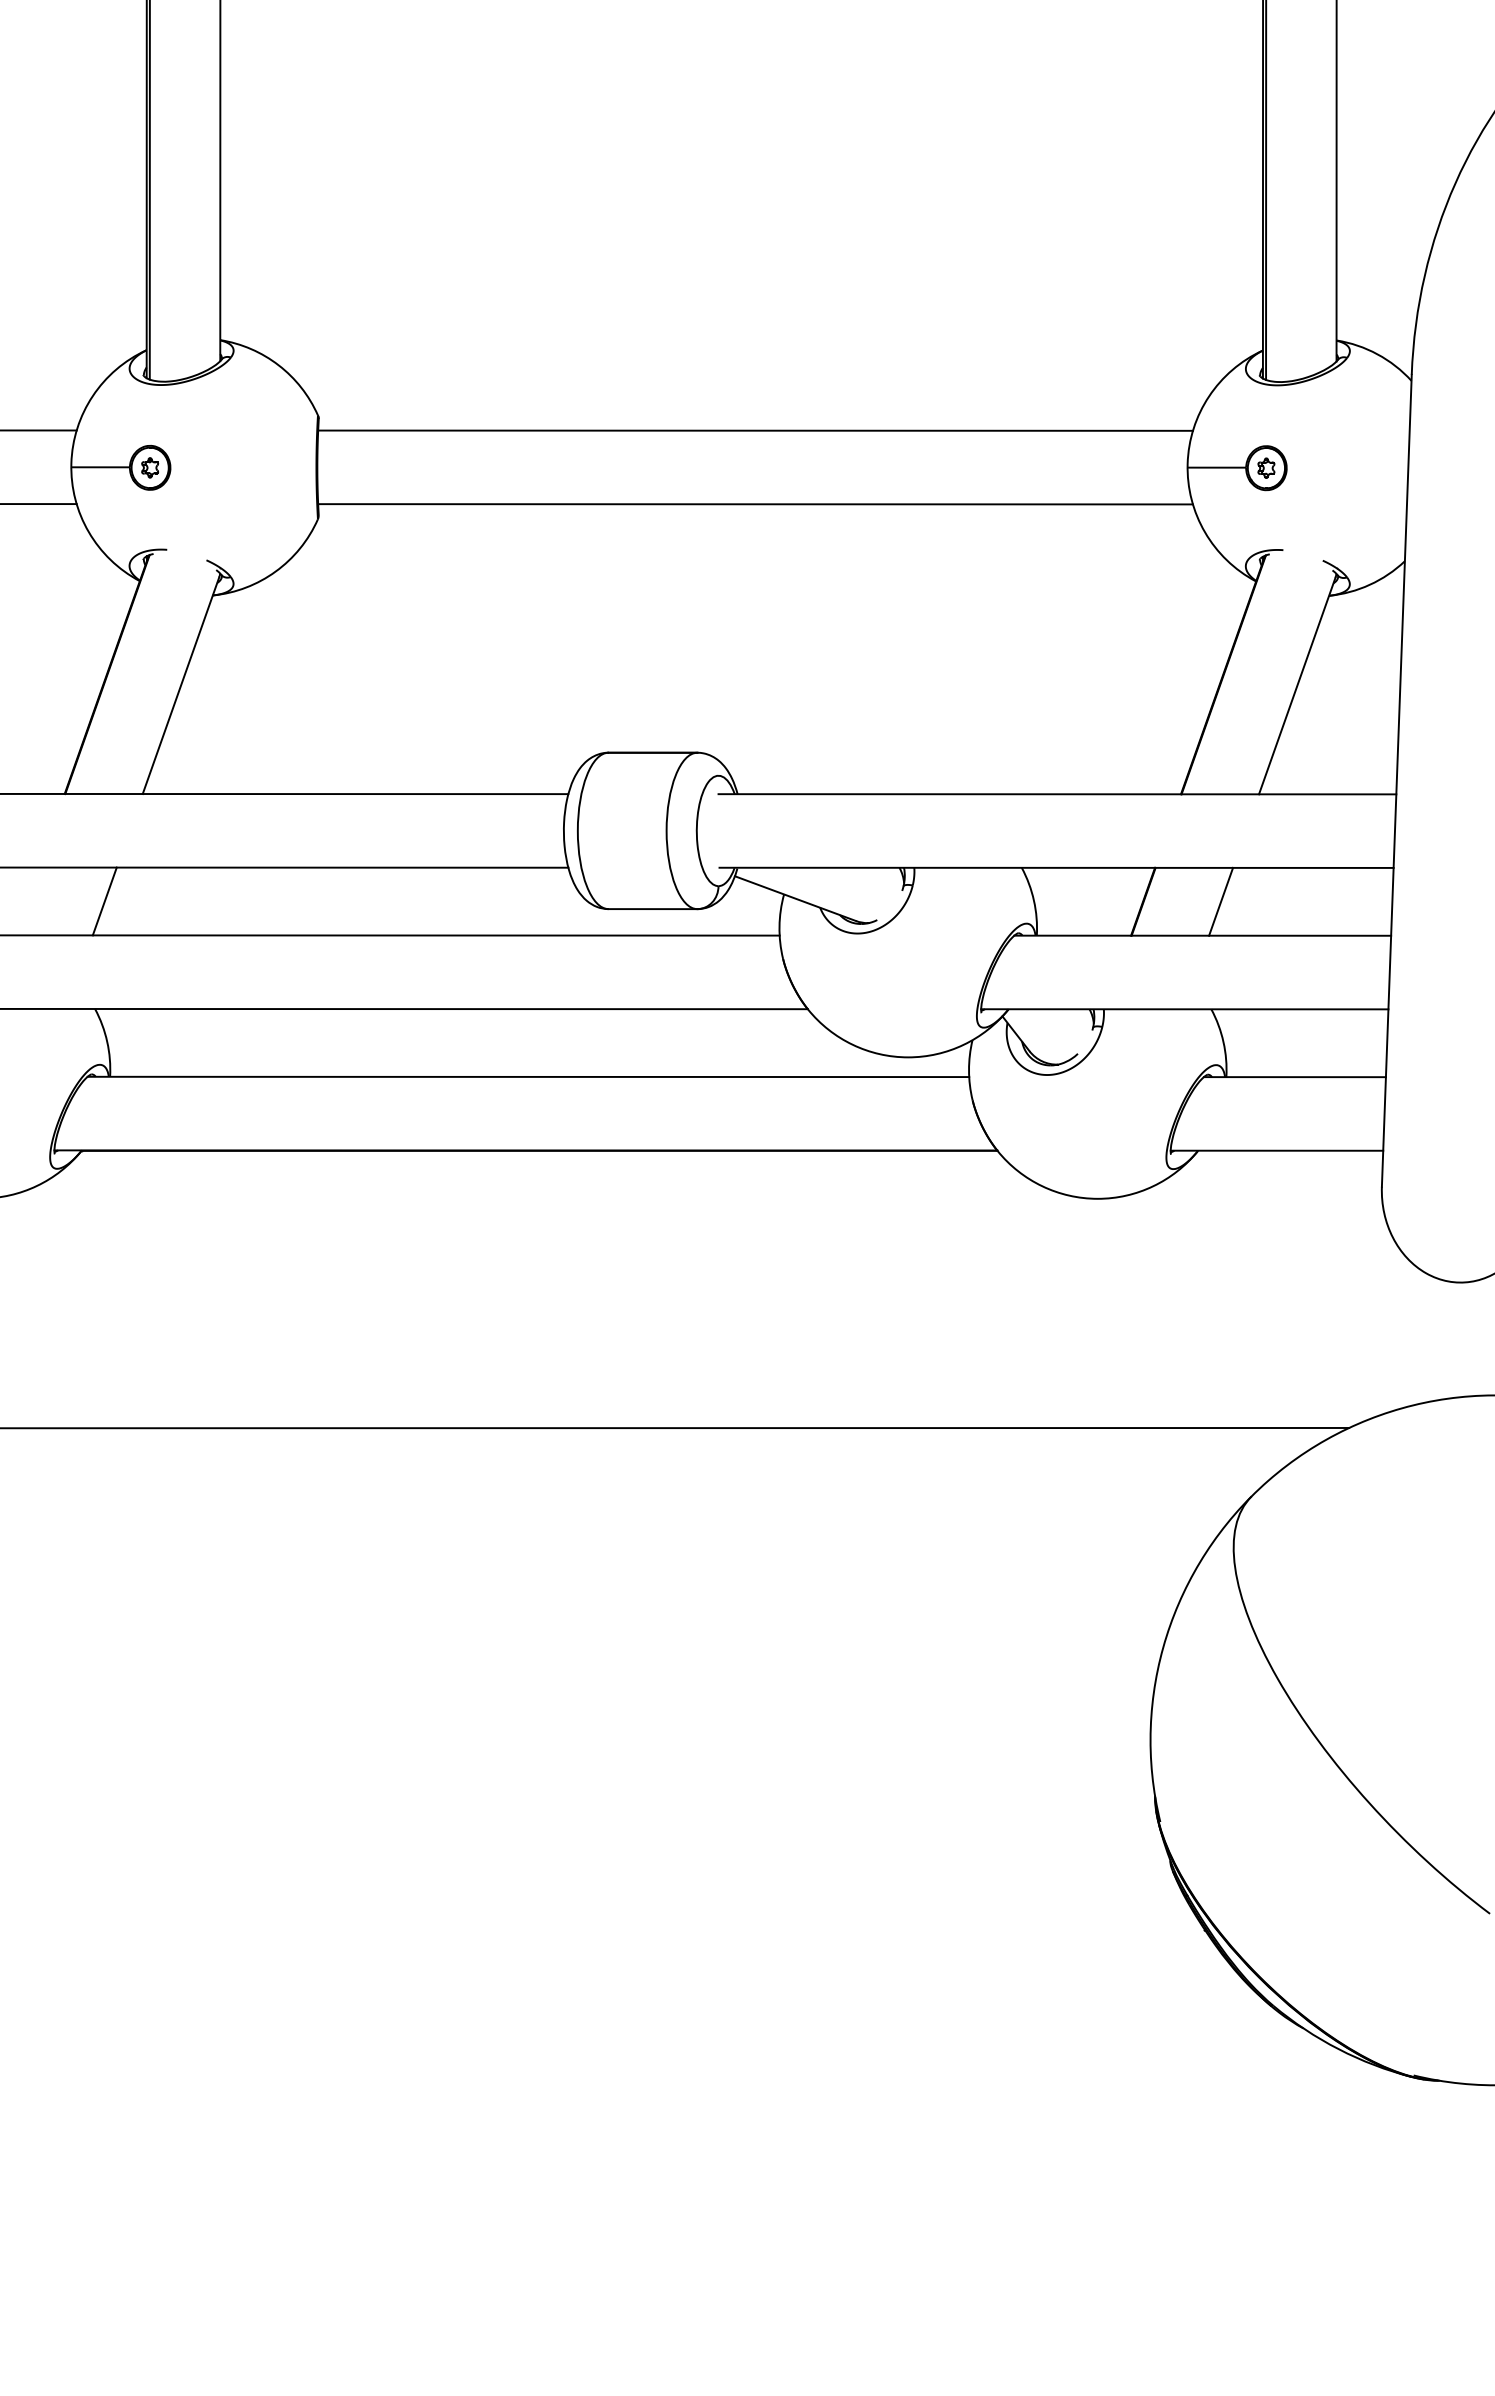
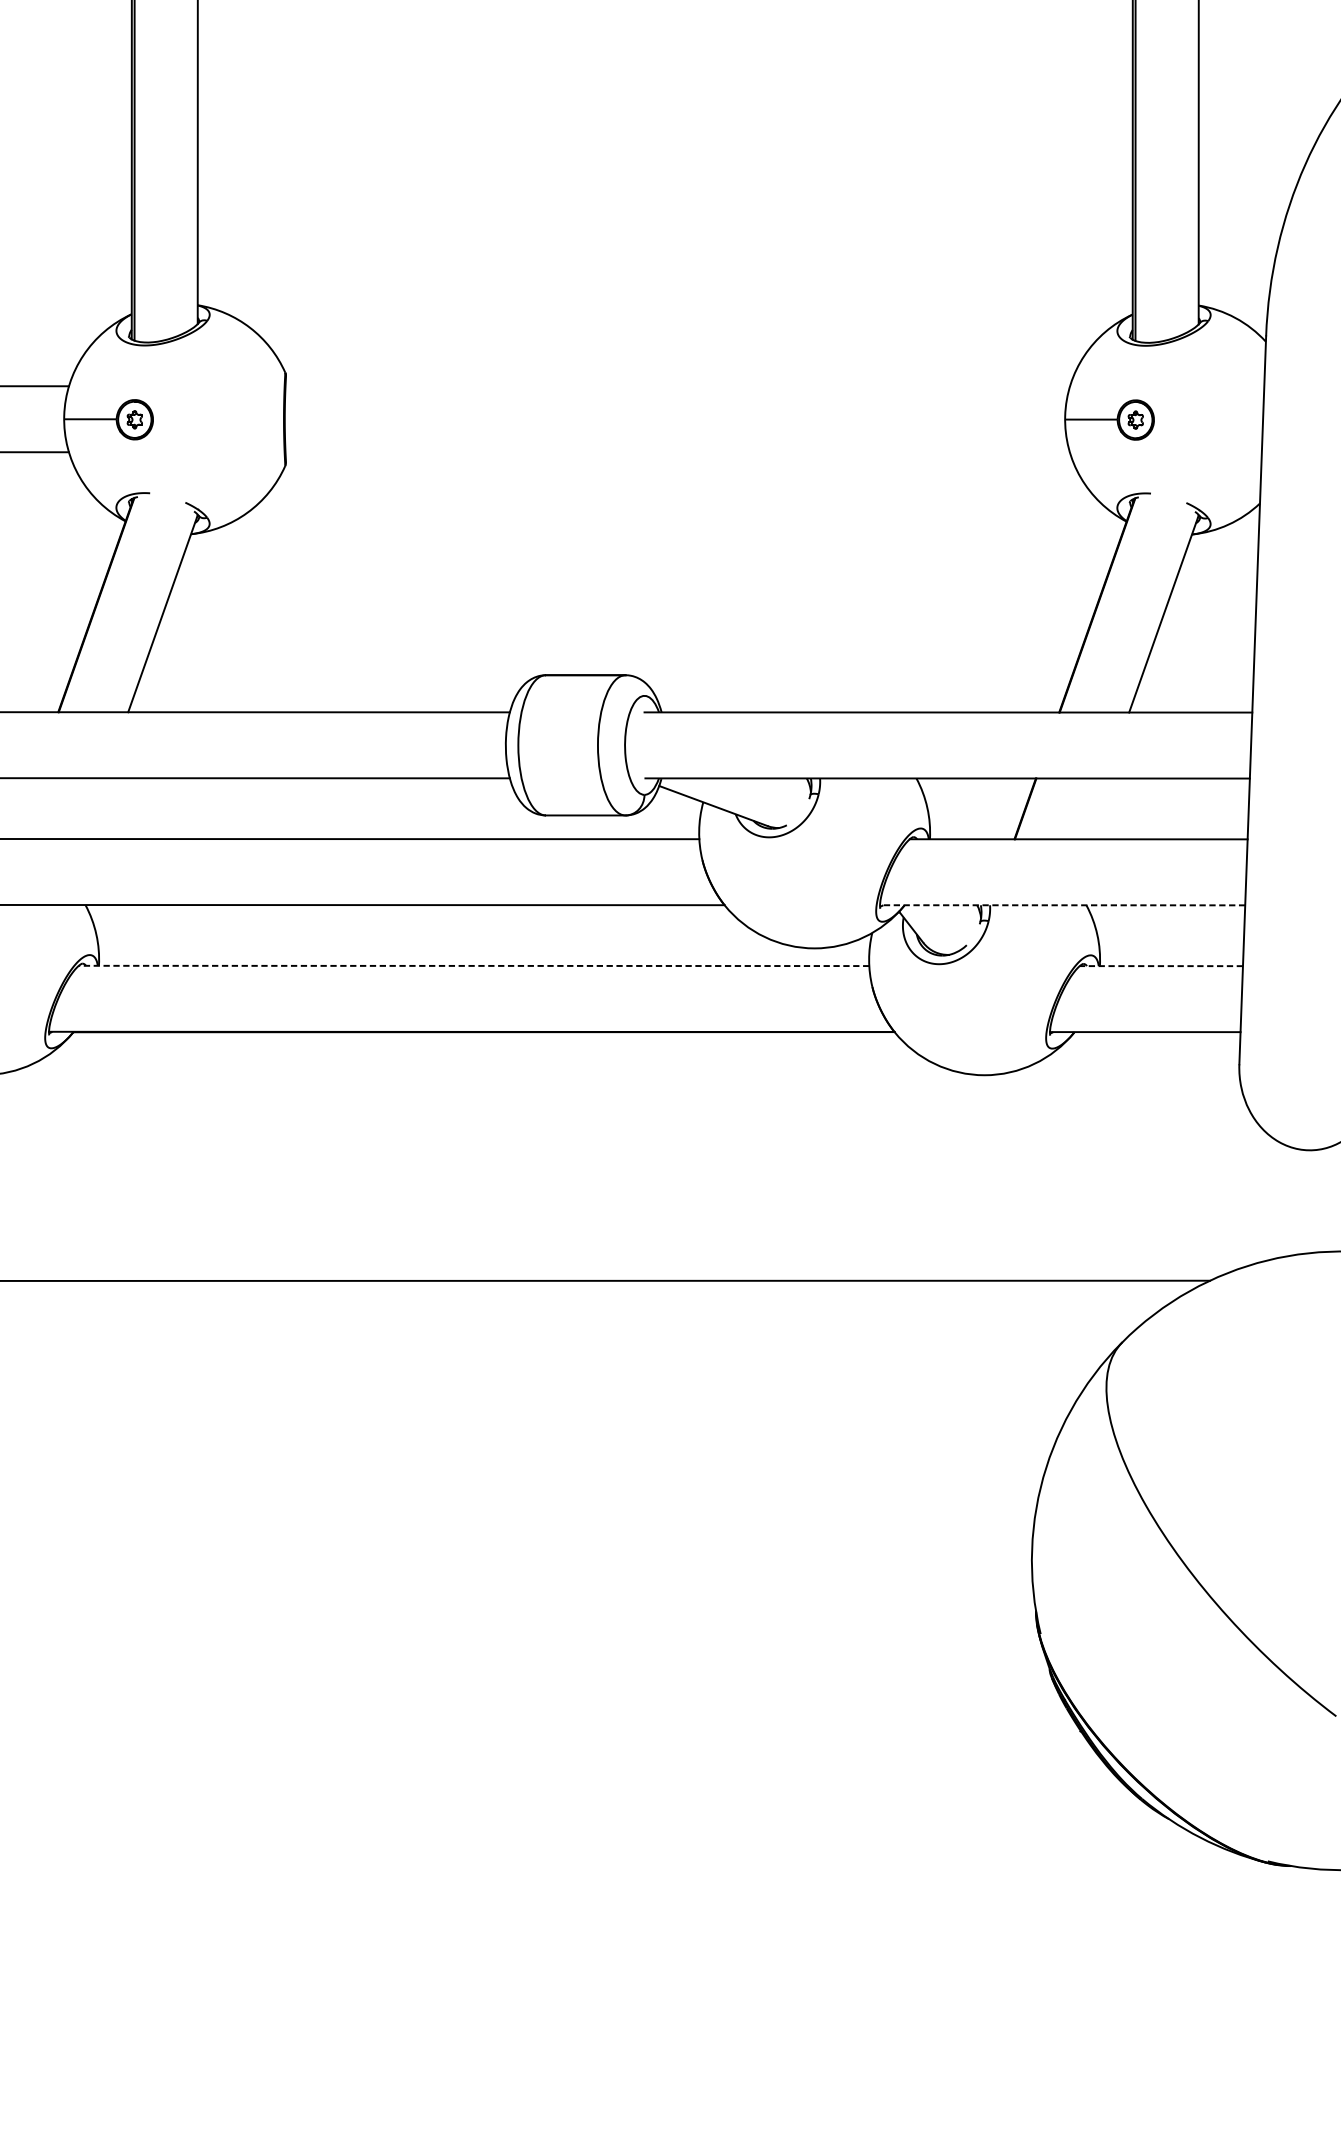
line: (755, 430) -> (677, 386), removed
line: (755, 504) -> (677, 452), removed
line: (104, 901) -> (93, 808), removed
line: (1221, 901) -> (1095, 808), removed
line: (1184, 1009) -> (1062, 905), solid -> dashed
line: (528, 1076) -> (474, 965), solid -> dashed
line: (1294, 1077) -> (1160, 966), solid -> dashed

